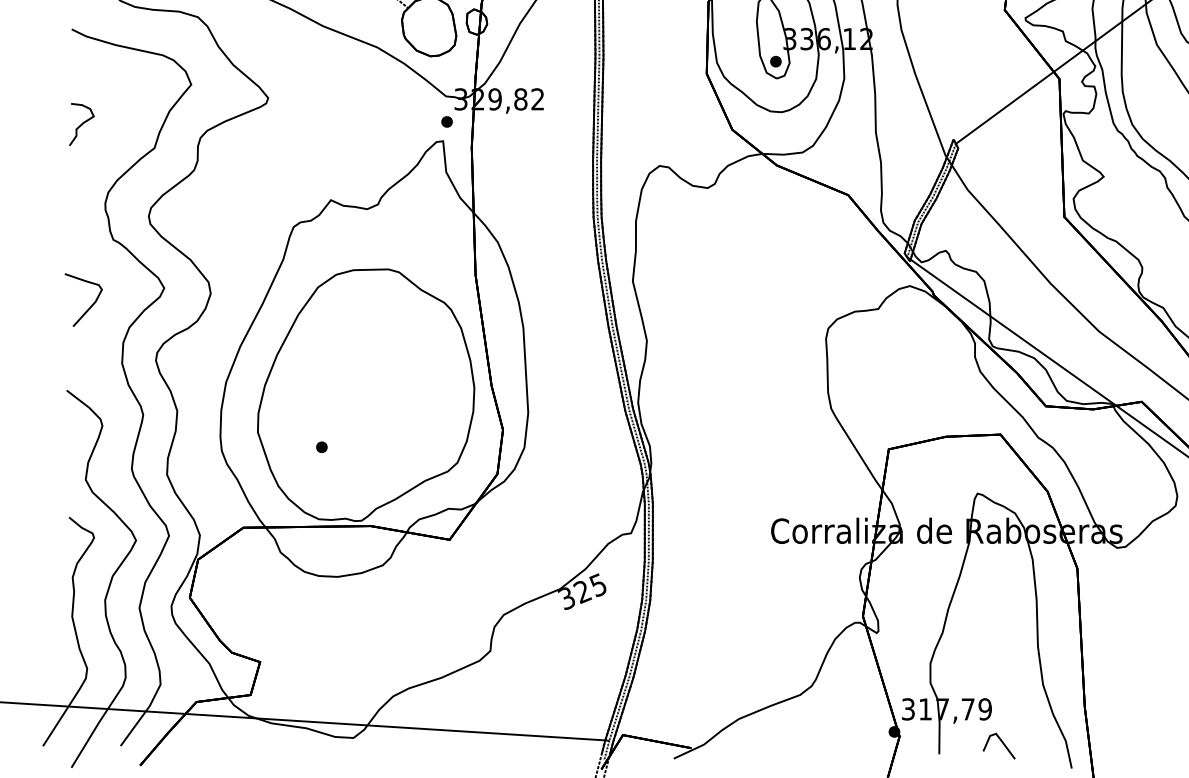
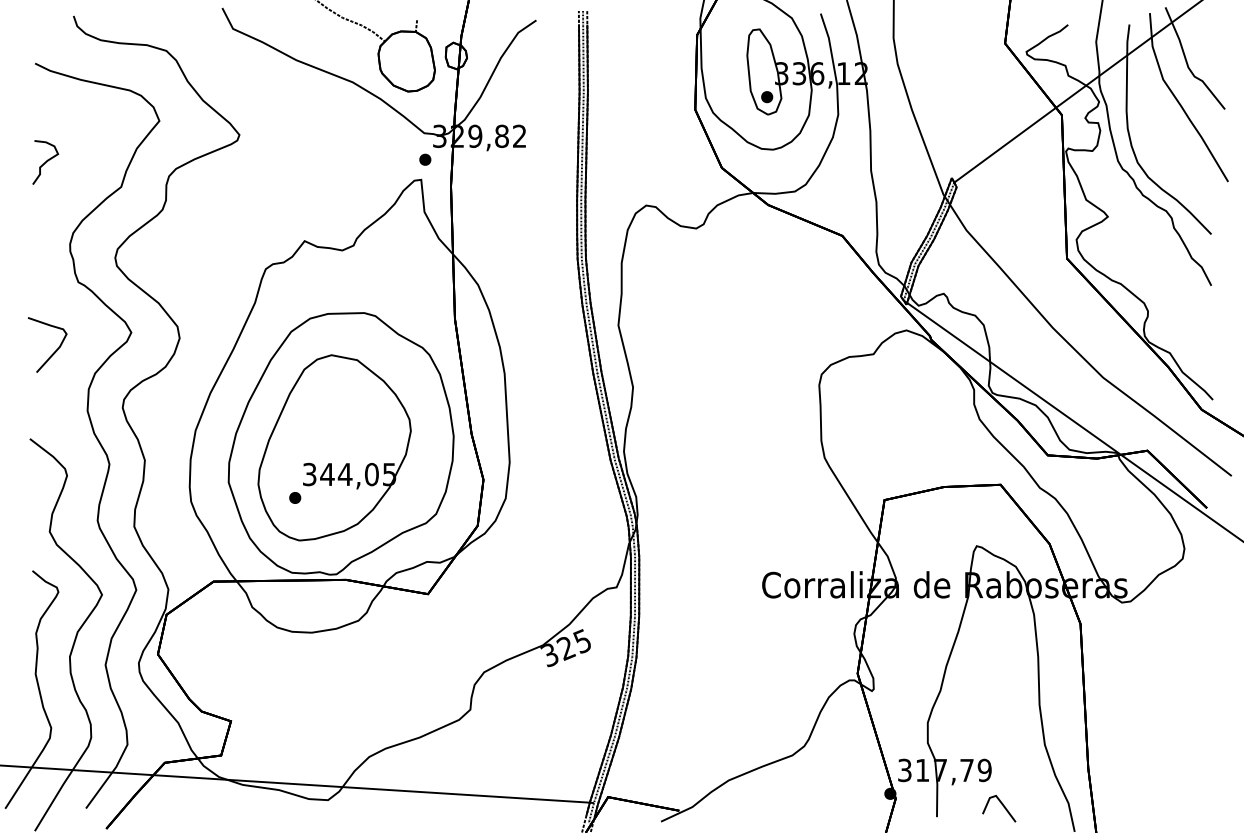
part: (359, 398) -> (334, 447), added

